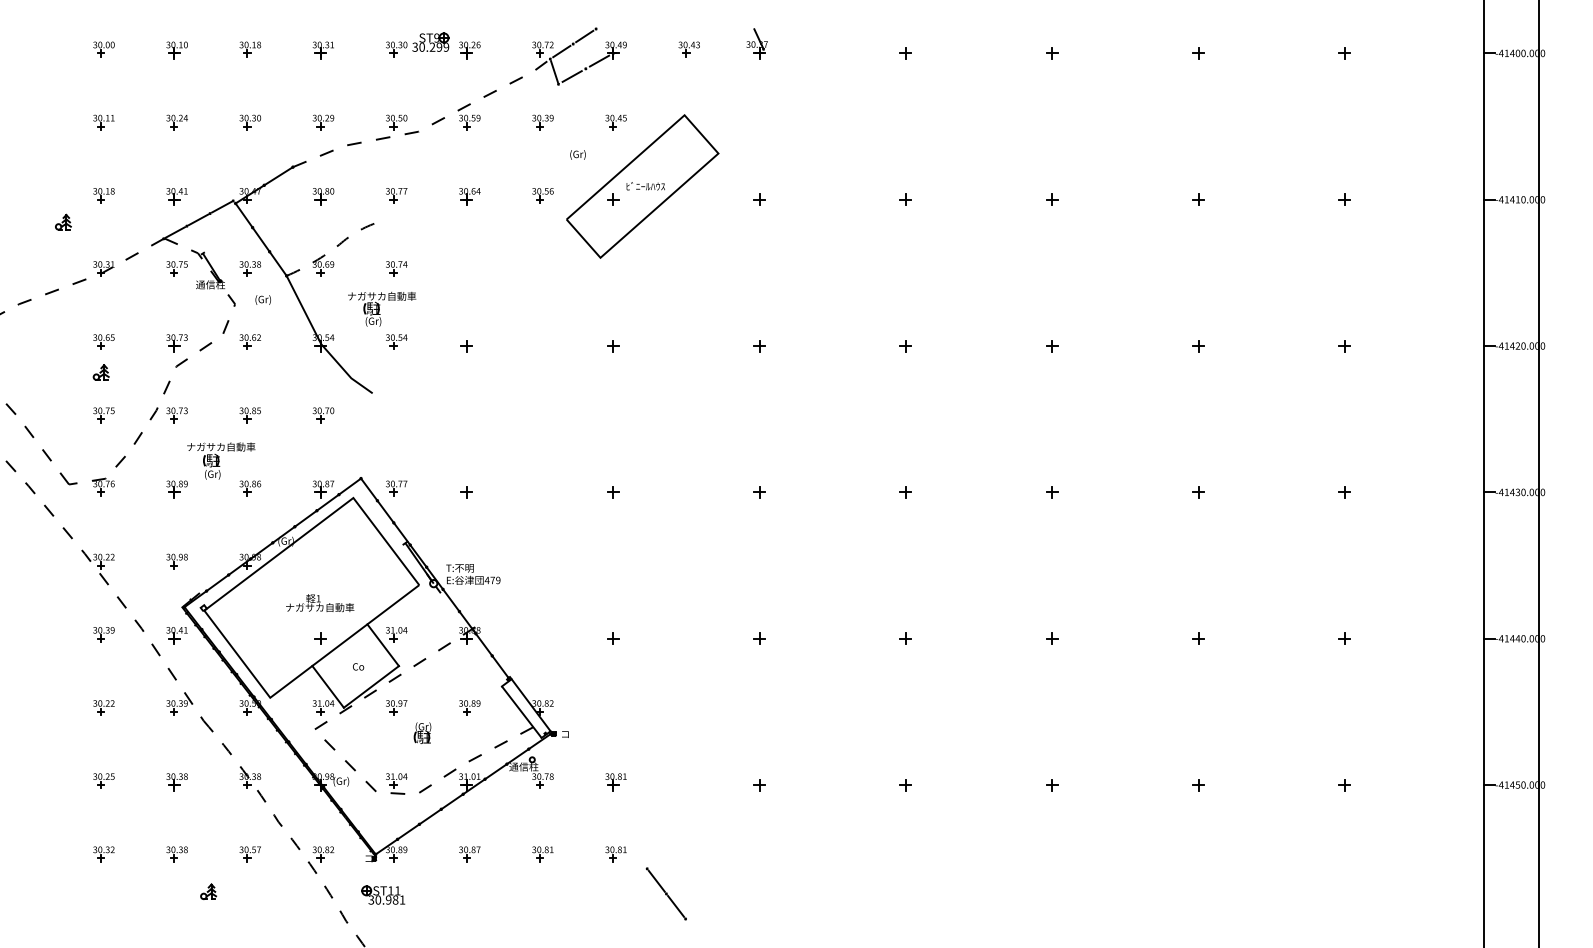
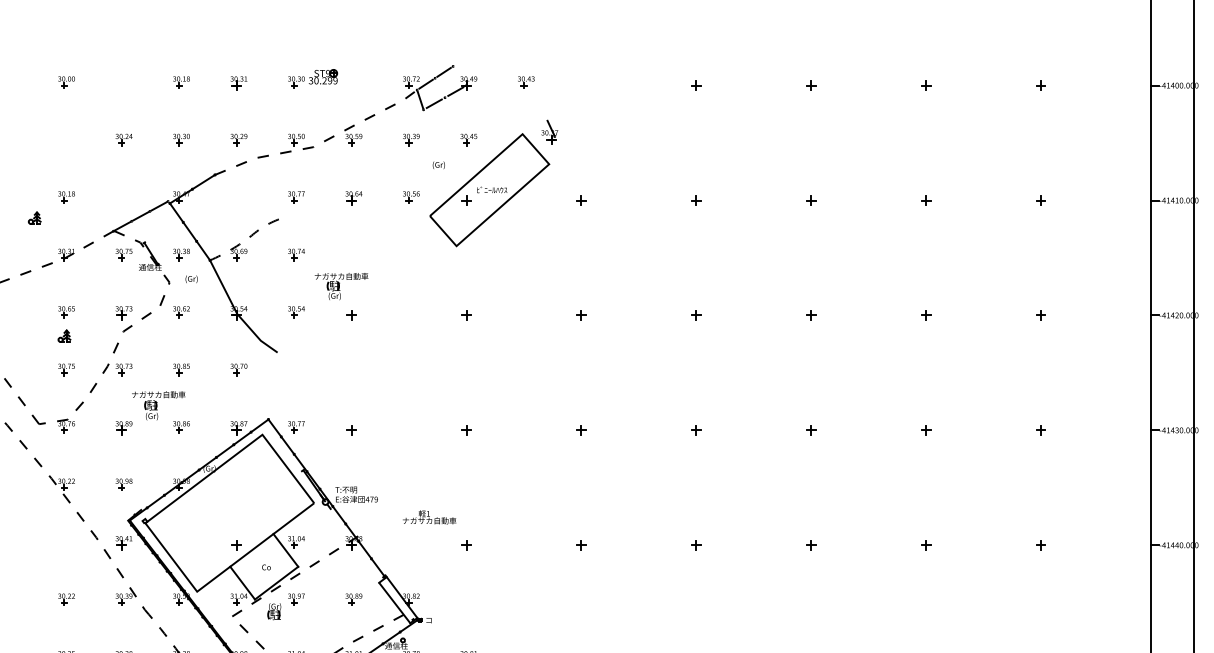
part: (756, 43) -> (549, 132), moved
part: (176, 50) -> (123, 83), removed
part: (469, 50) -> (353, 83), removed
part: (103, 122) -> (66, 139), removed
part: (176, 196) -> (123, 197), removed
part: (323, 196) -> (239, 197), removed
part: (382, 308) -> (341, 285), moved
text: (320, 603) -> (429, 517), moved
part: (103, 634) -> (66, 541), removed
part: (422, 732) -> (274, 611), moved

